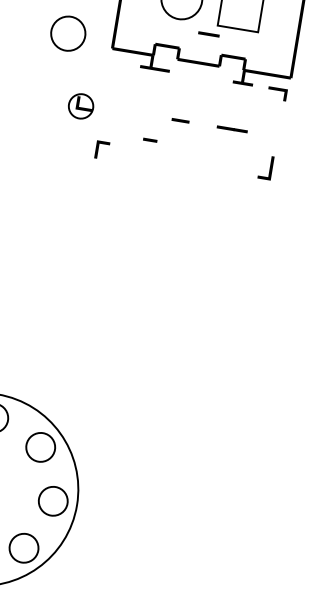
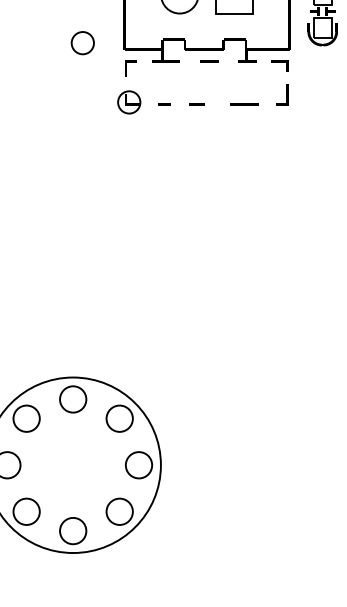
circle: (67, 34) -> (82, 43), size x0.71
line: (209, 34) -> (209, 61), moved
part: (81, 106) -> (129, 102), moved
line: (150, 140) -> (164, 104), moved
line: (97, 149) -> (126, 68), moved
line: (270, 167) -> (286, 94), moved

